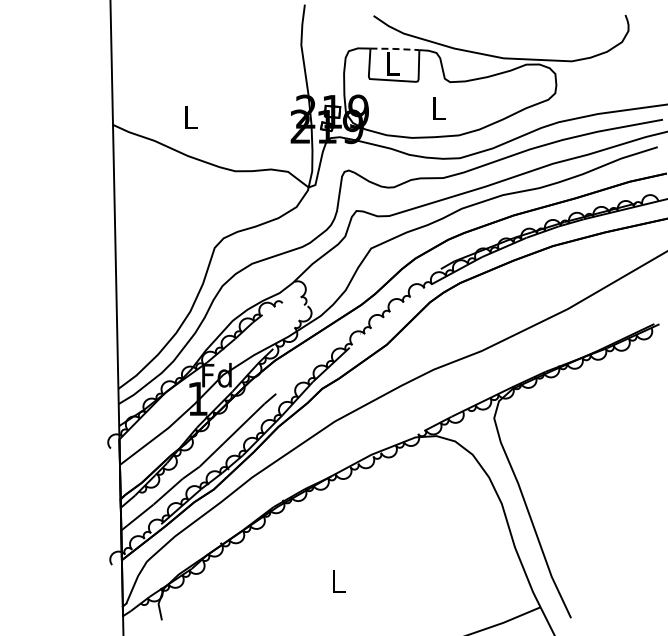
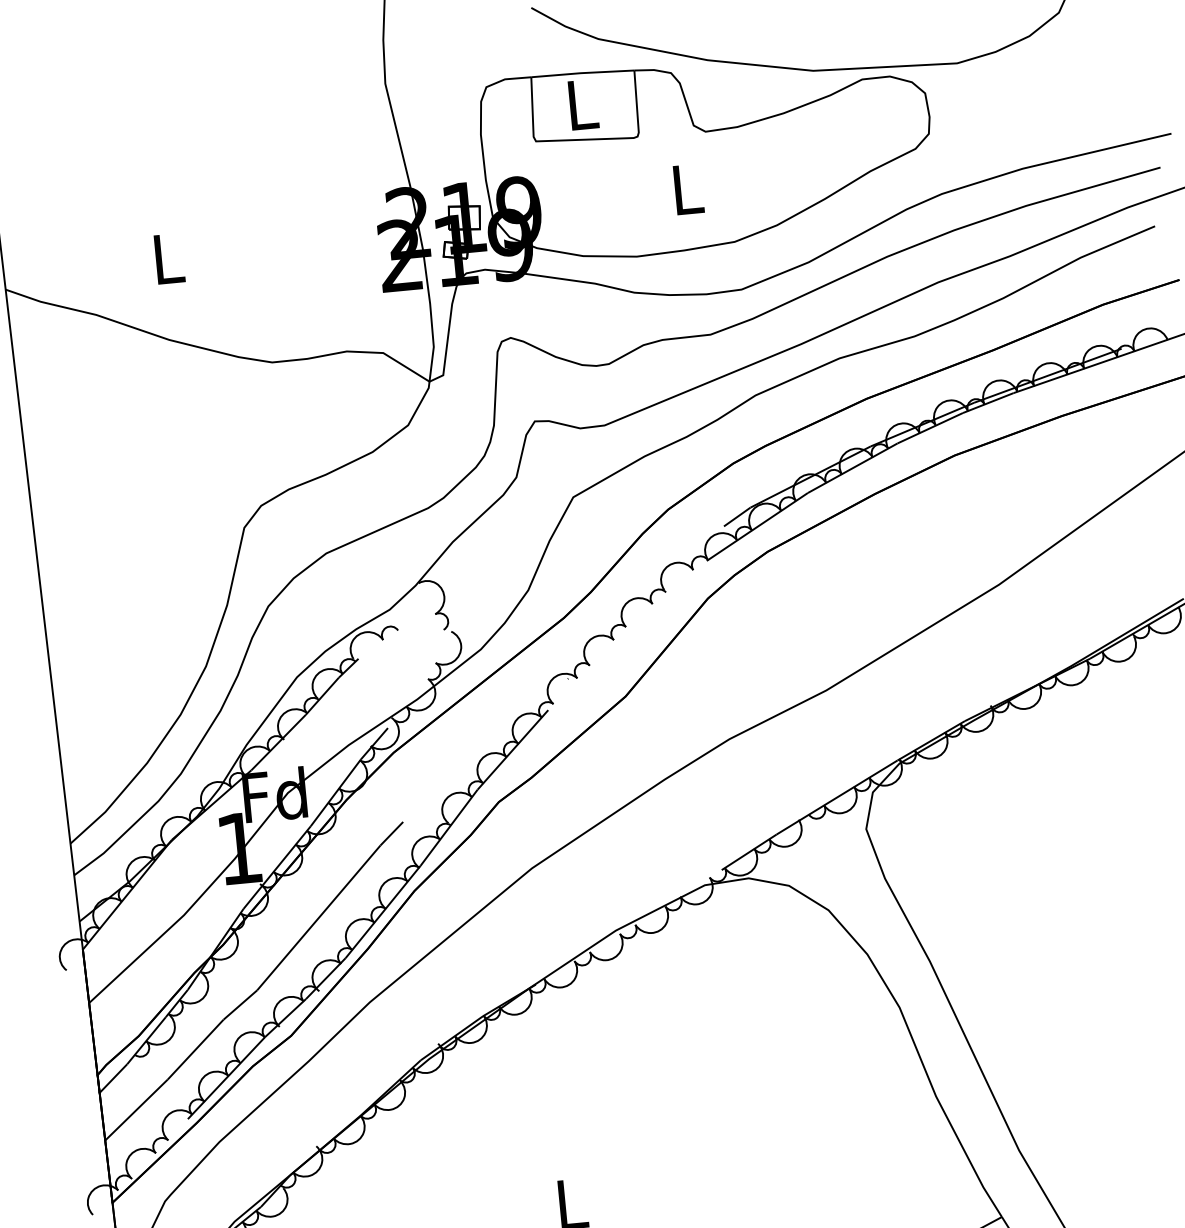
line: (394, 48) -> (581, 72), dashed -> solid

